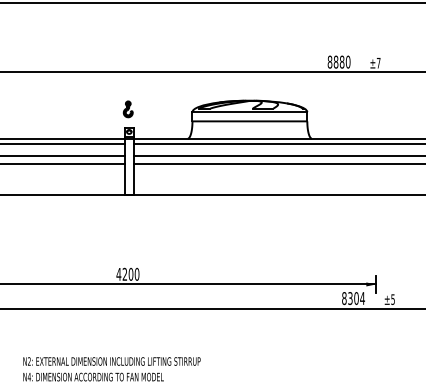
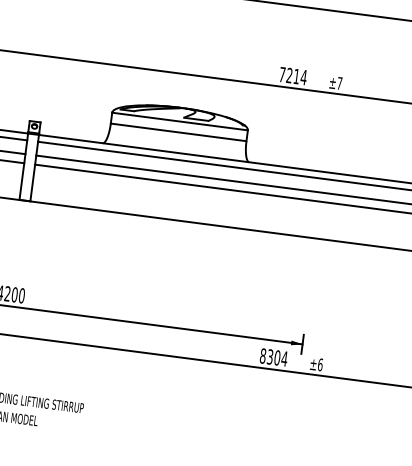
text: (338, 61) -> (292, 75), 8880 -> 7214
part: (127, 109) -> (35, 99), removed
text: (393, 299) -> (320, 364), ±5 -> ±6

